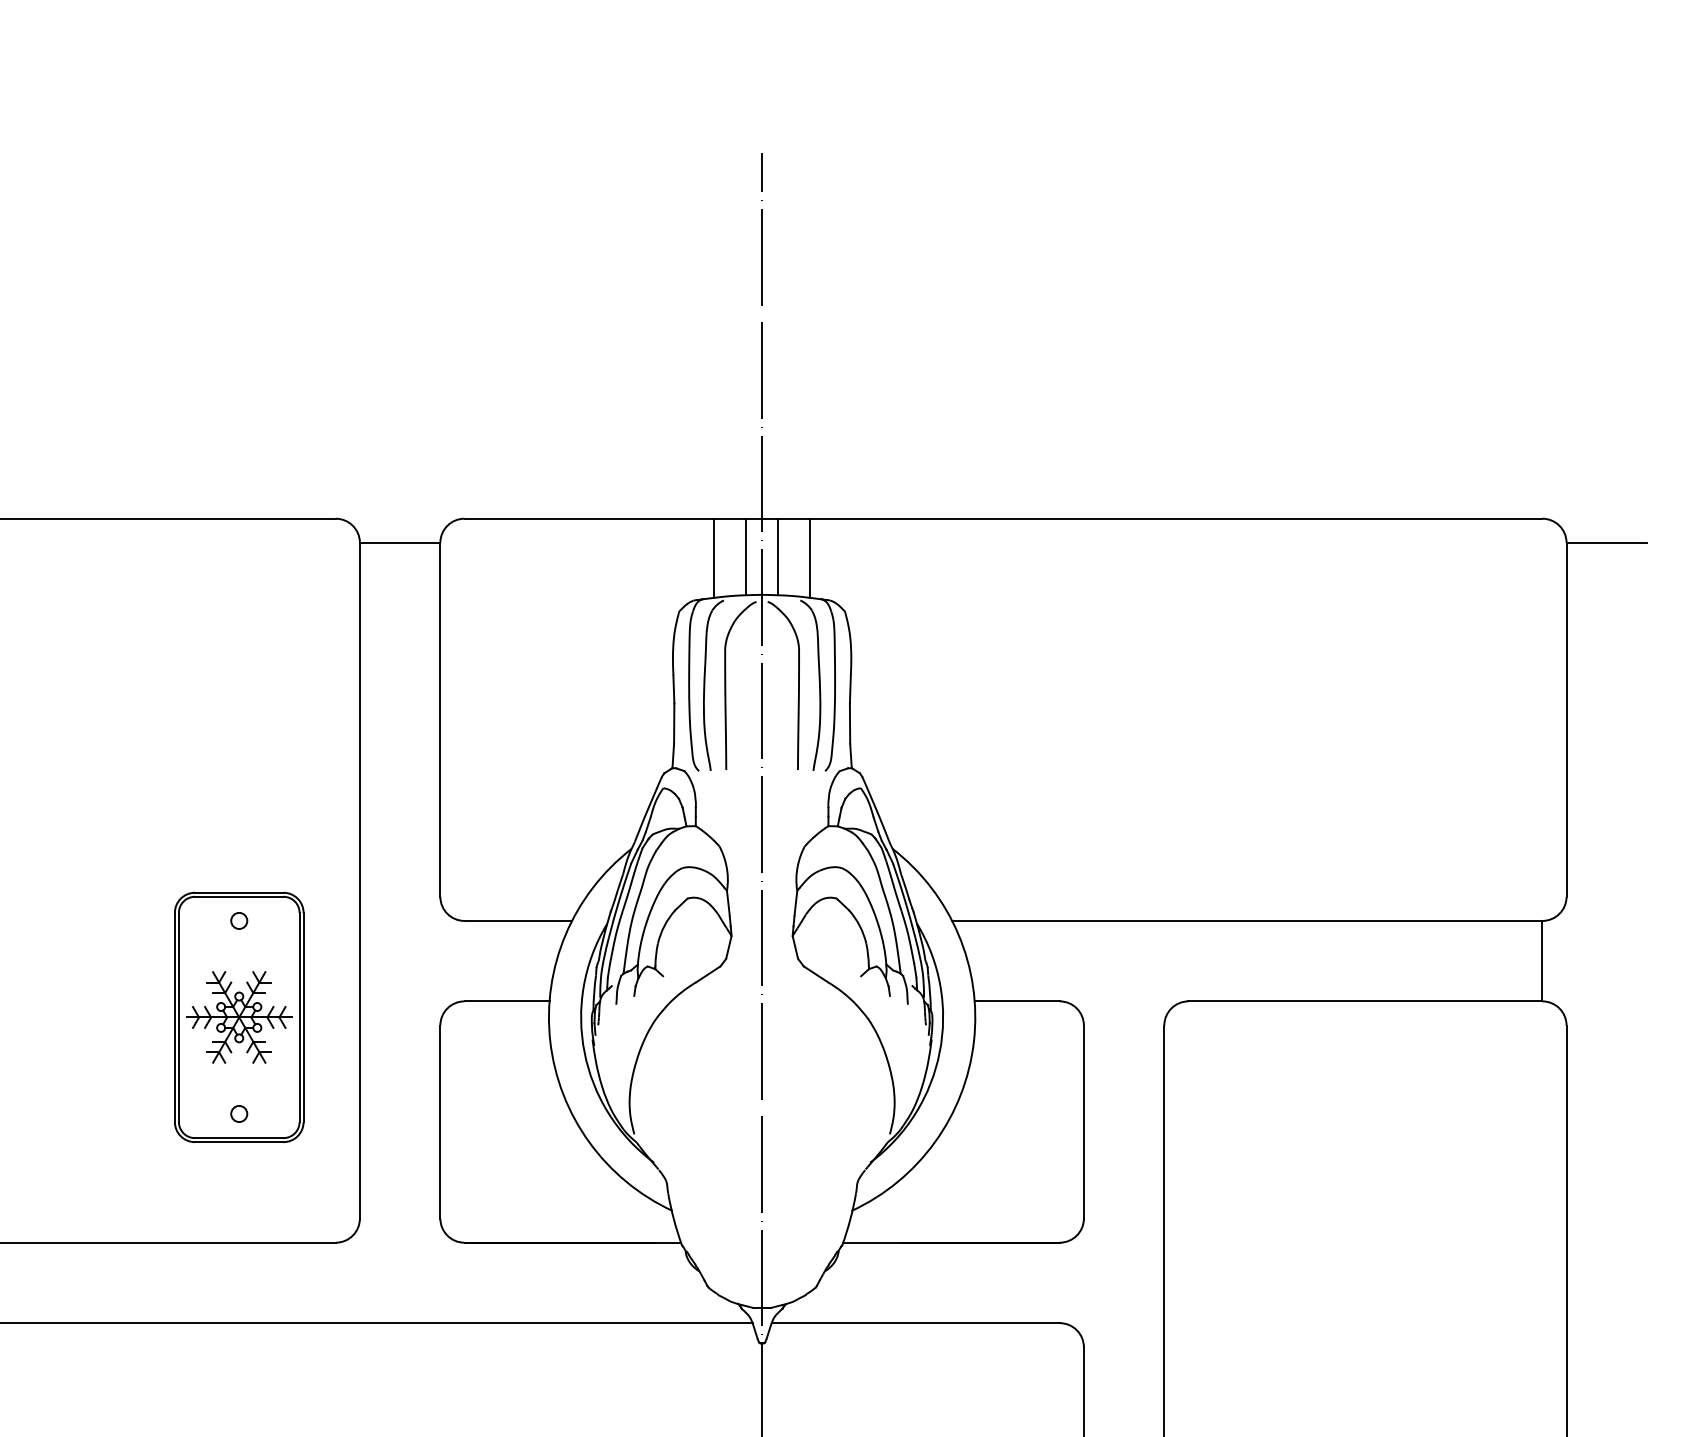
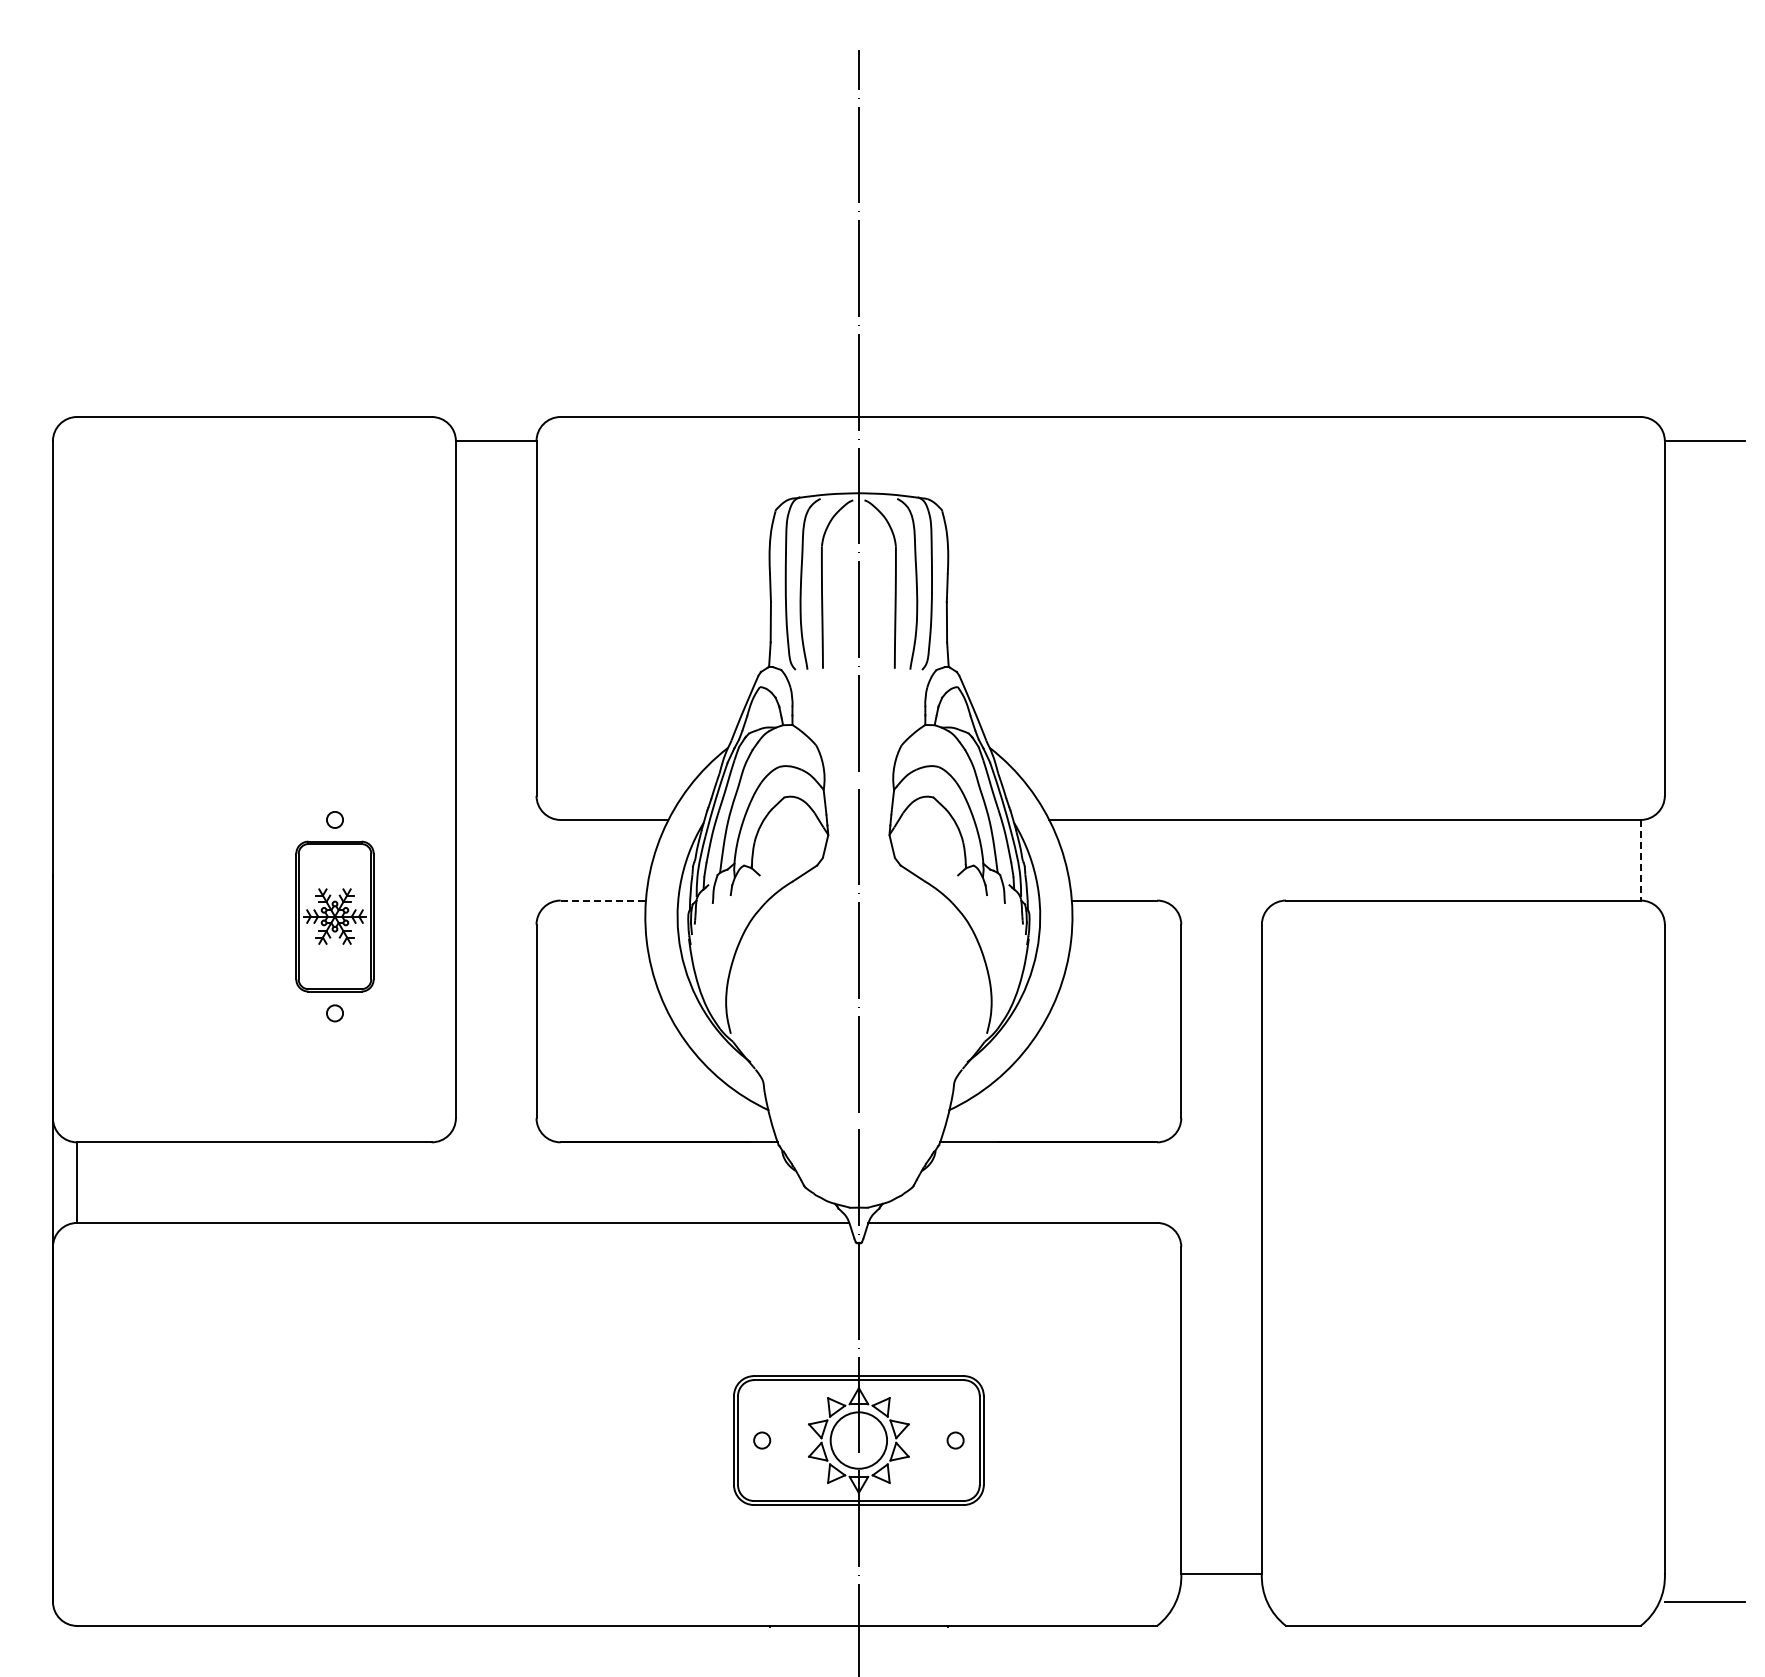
line: (745, 556) -> (842, 454), removed
line: (778, 556) -> (875, 454), removed
line: (713, 558) -> (810, 456), removed
line: (810, 558) -> (907, 456), removed
line: (1542, 961) -> (1640, 860), solid -> dashed
line: (507, 1001) -> (603, 900), solid -> dashed
part: (238, 1017) -> (334, 916), size x0.6

